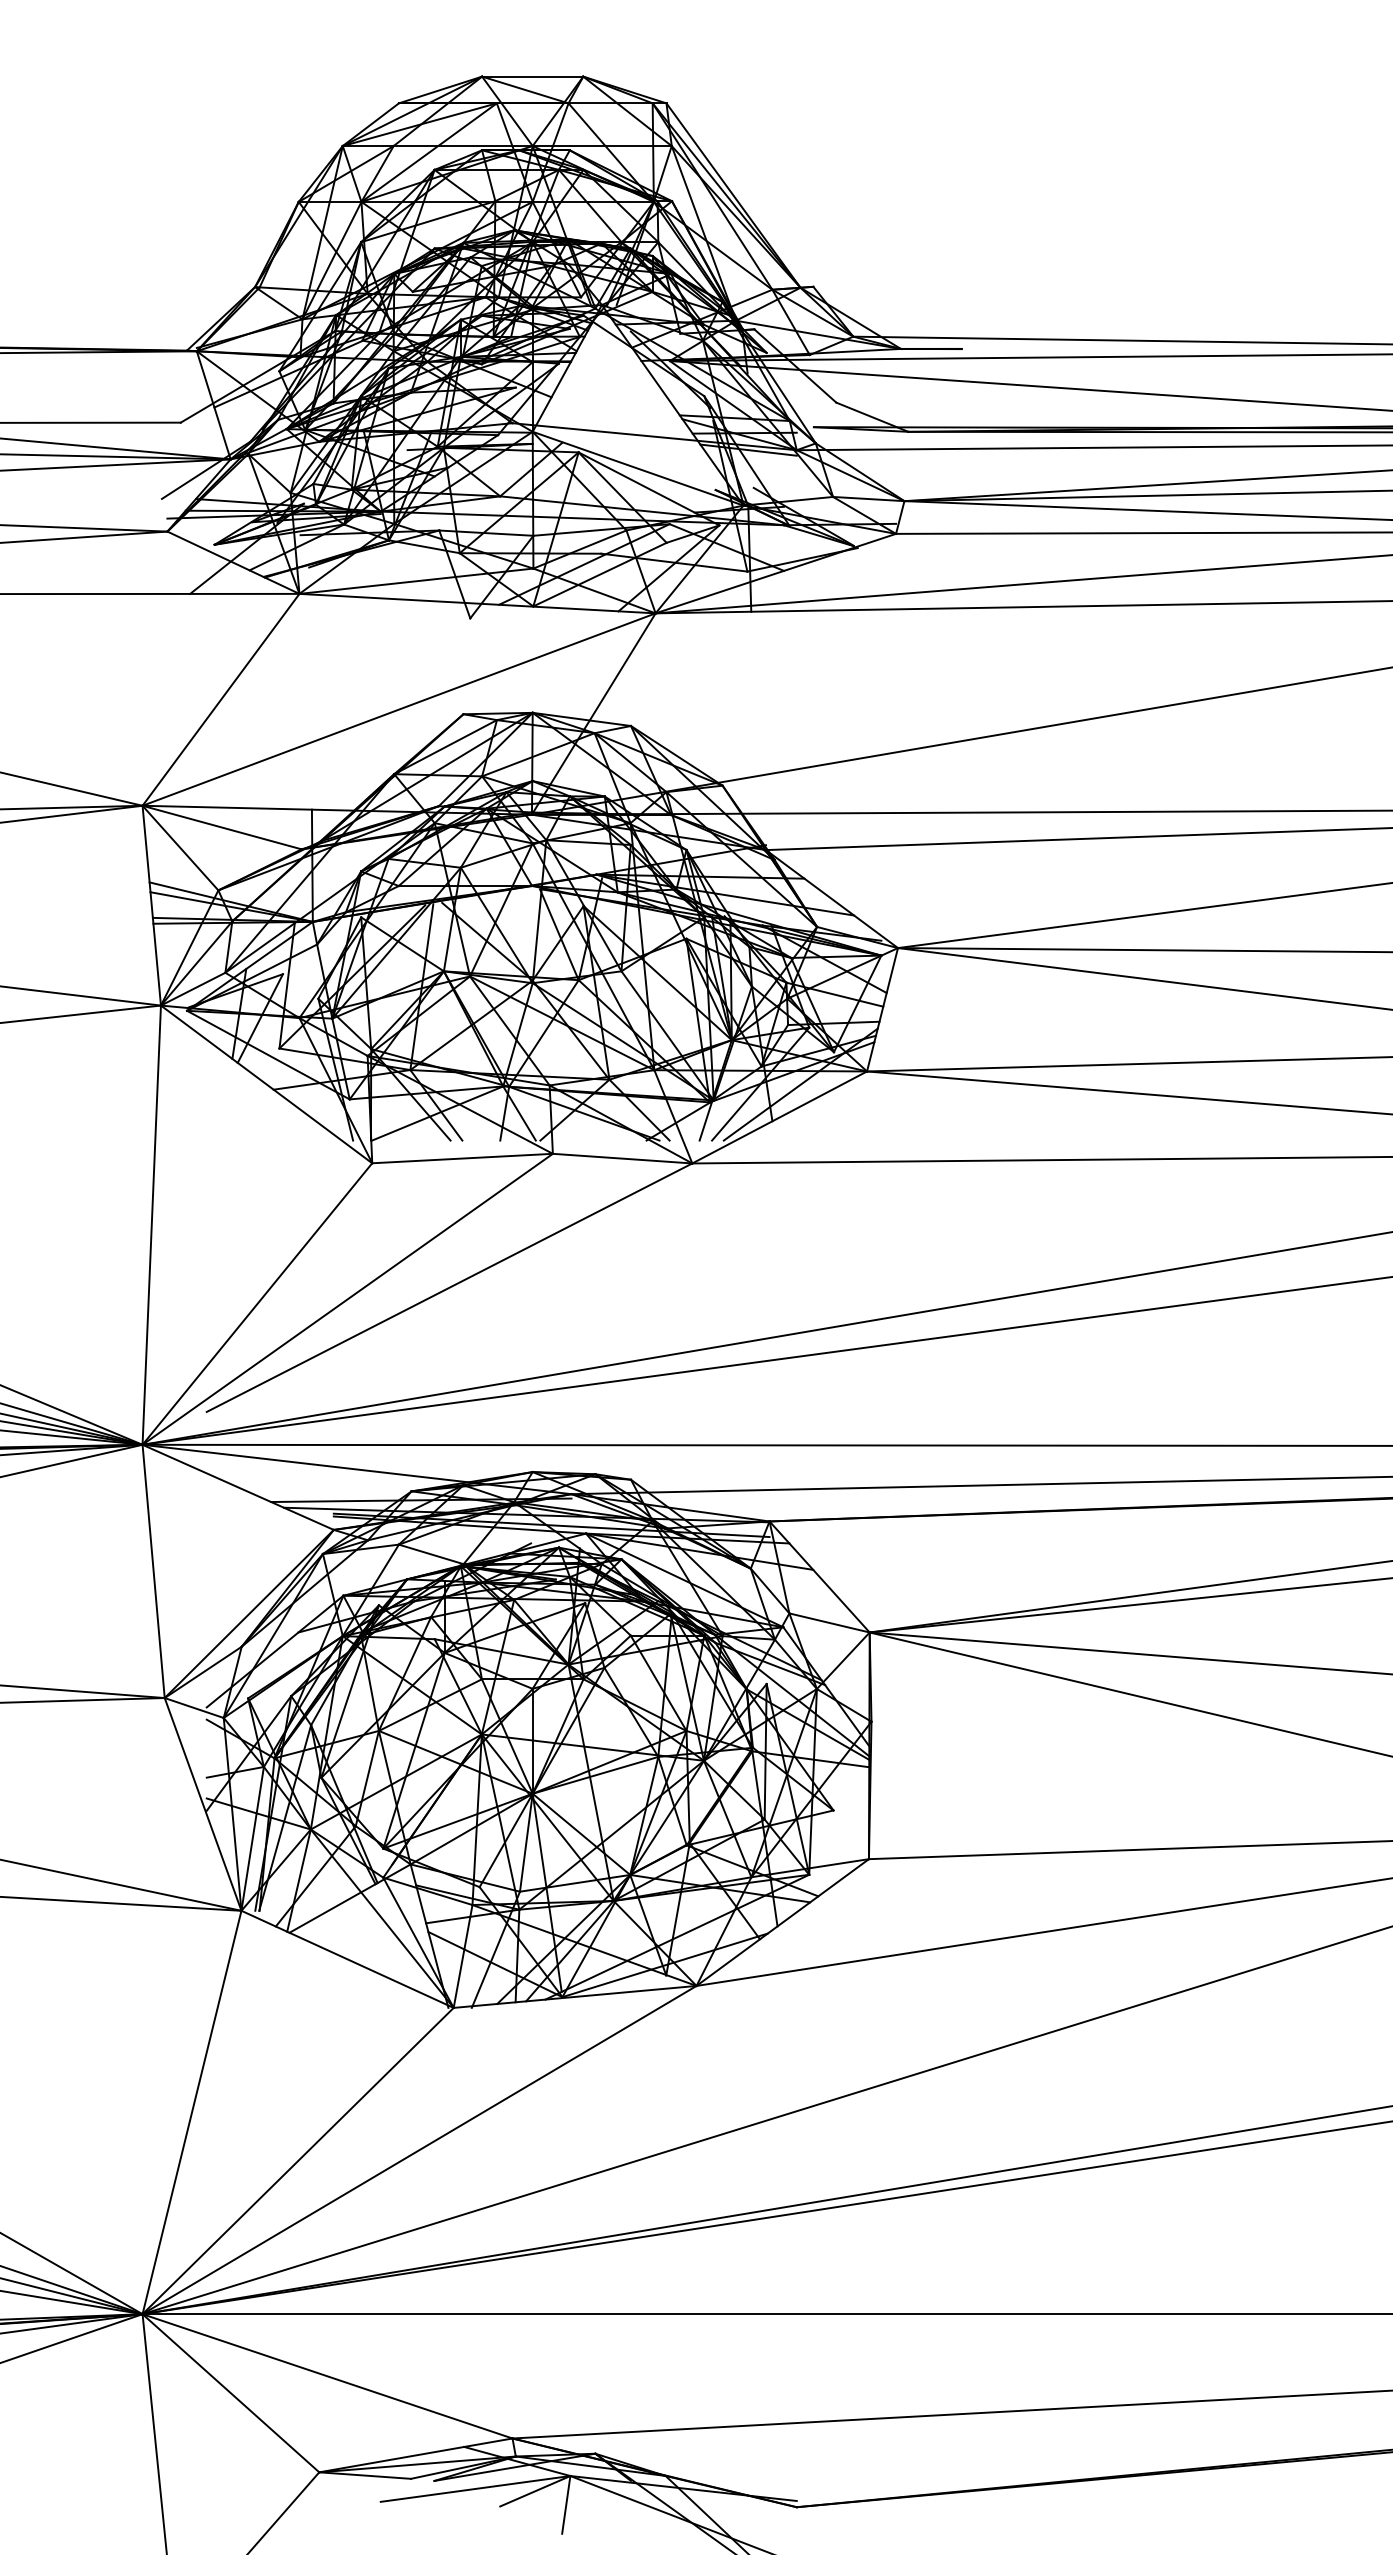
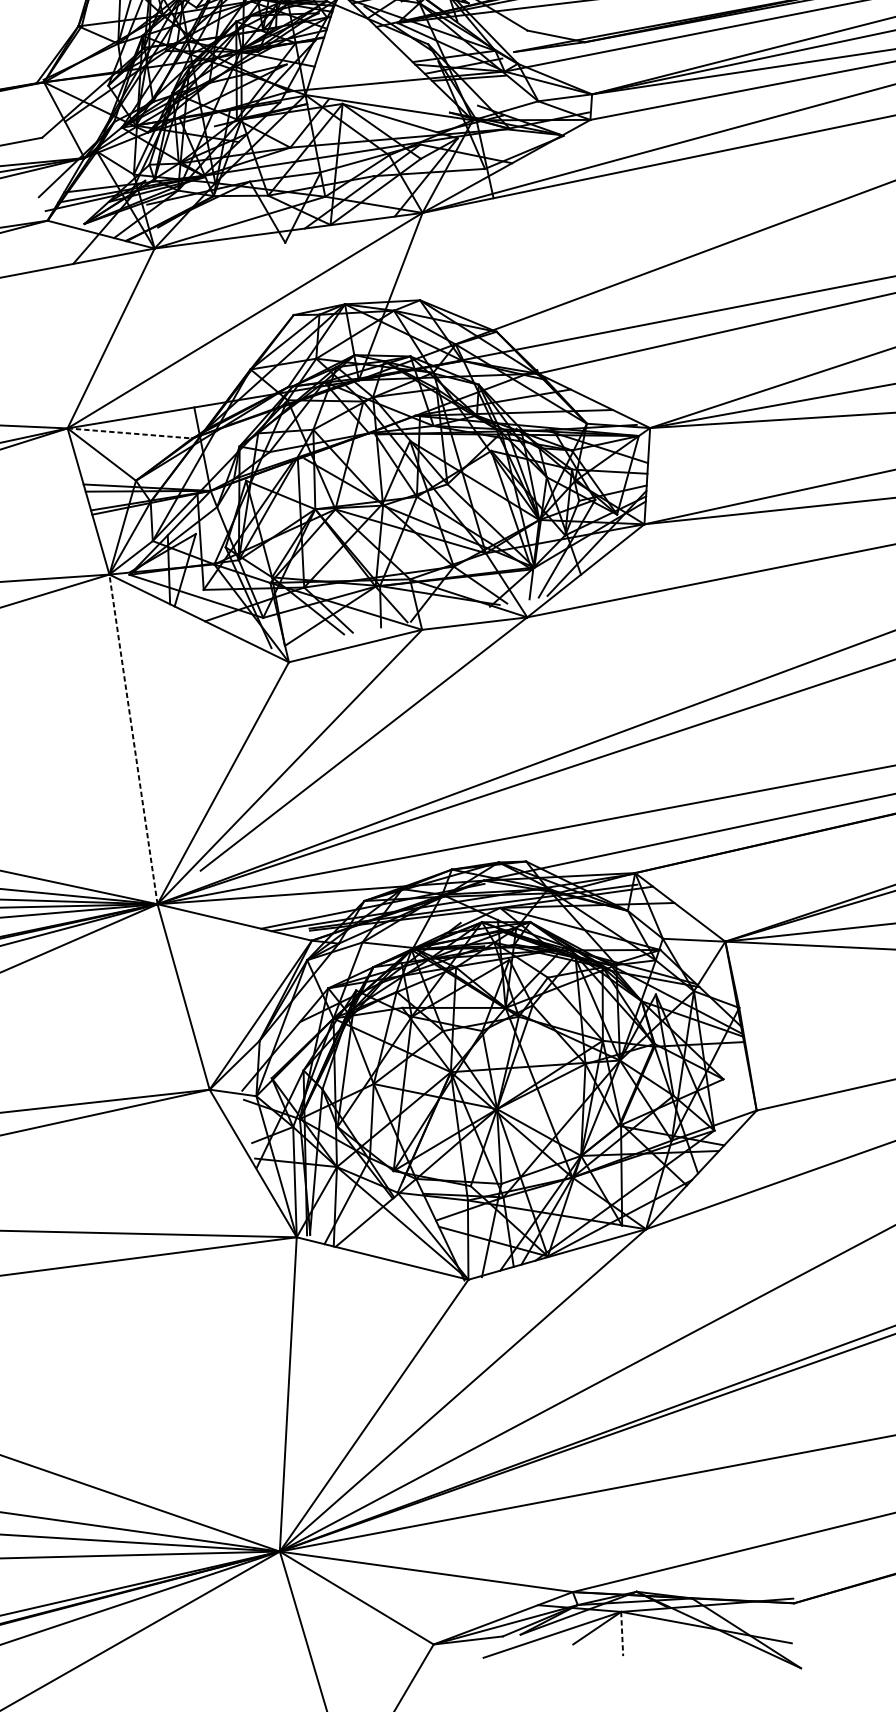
line: (222, 827) -> (130, 433), solid -> dashed
line: (151, 1225) -> (133, 739), solid -> dashed
line: (566, 2505) -> (622, 1634), solid -> dashed

